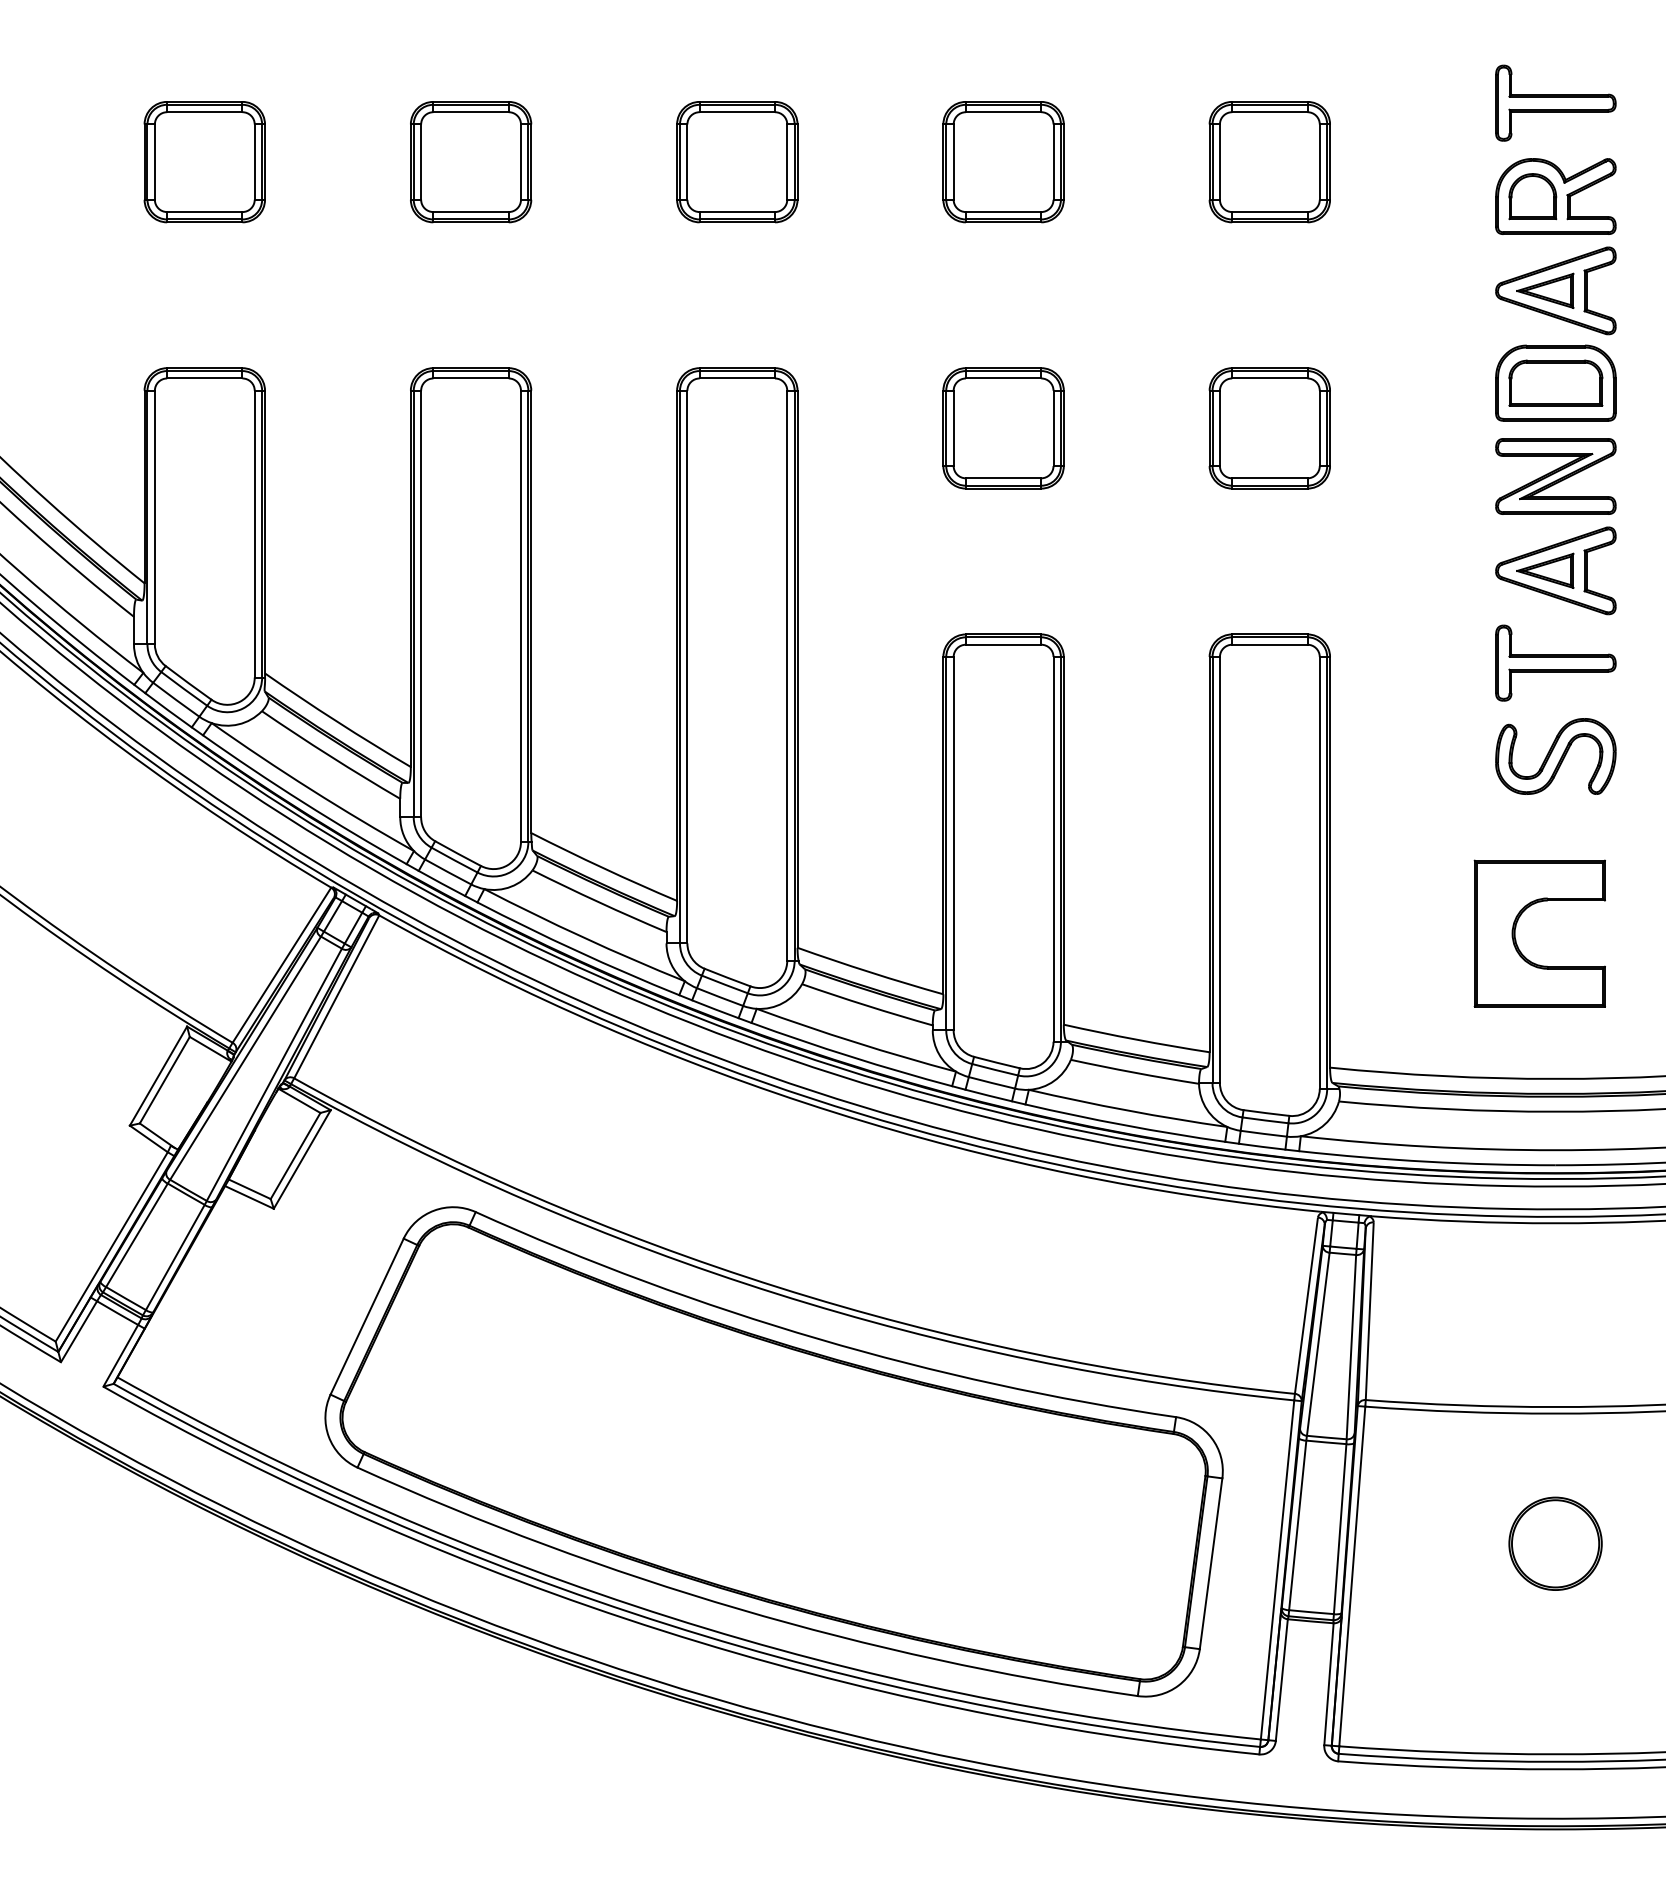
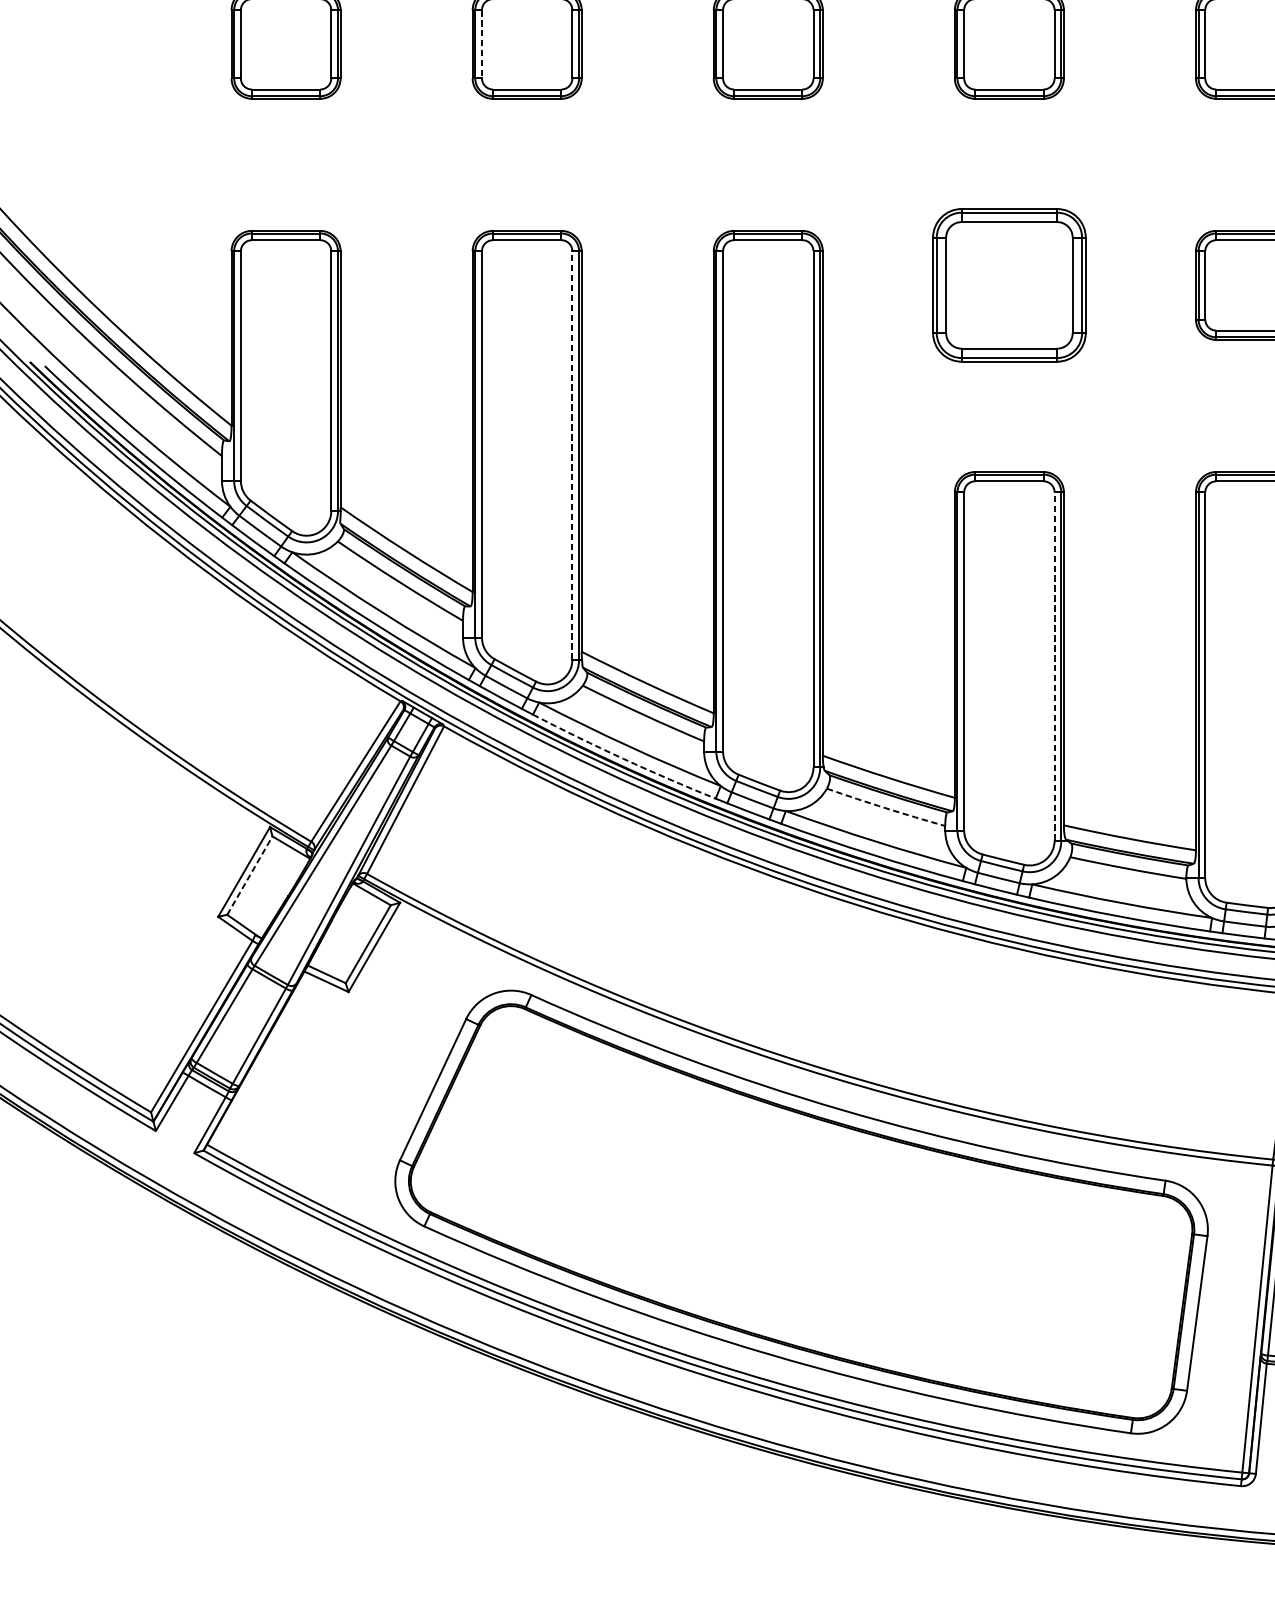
line: (421, 162) -> (482, 44), solid -> dashed
part: (1003, 428) -> (1009, 285), size x1.4
line: (521, 616) -> (572, 455), solid -> dashed
line: (1053, 848) -> (1054, 665), solid -> dashed
arc: (577, 951) -> (623, 759), solid -> dashed
arc: (867, 1005) -> (886, 807), solid -> dashed
line: (164, 1080) -> (249, 875), solid -> dashed

